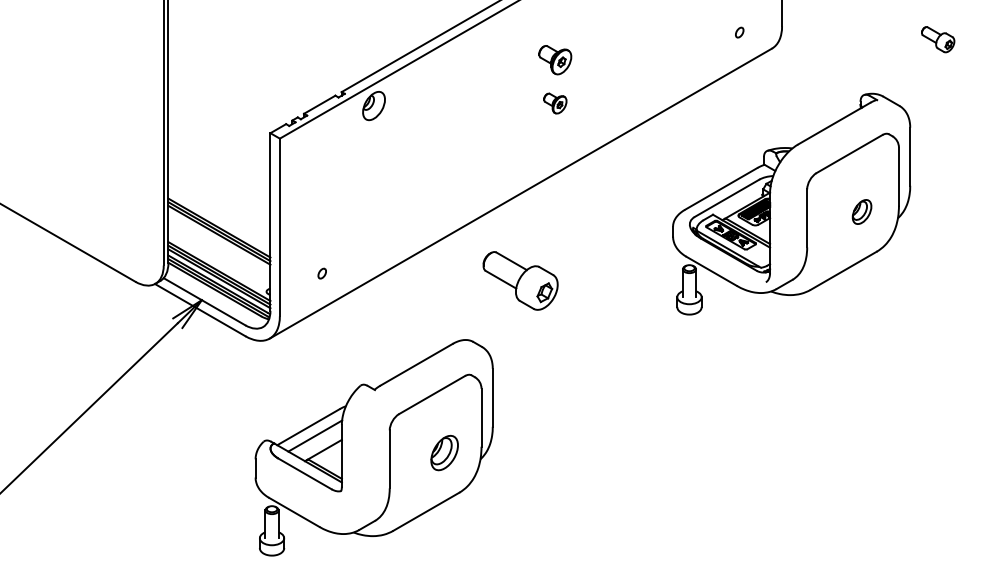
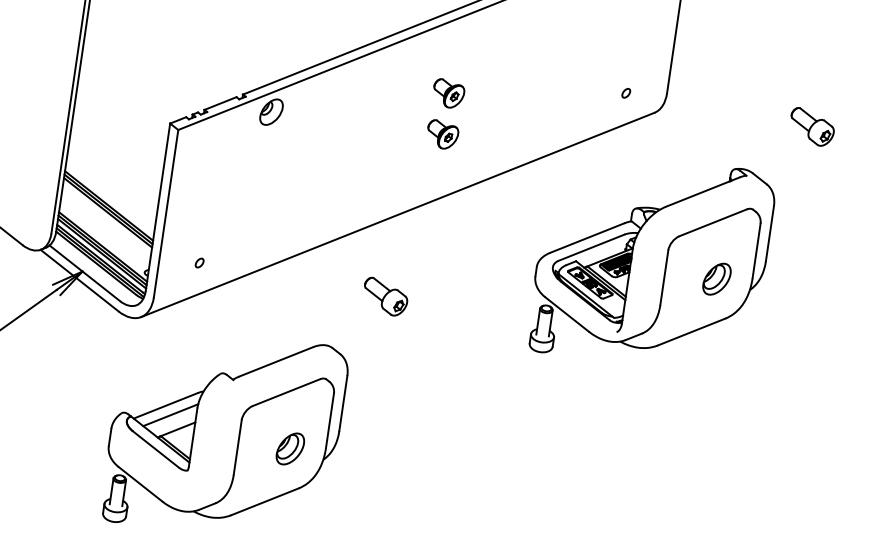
part: (938, 39) -> (812, 127), size x1.43
part: (555, 103) -> (442, 134), size x1.43
part: (861, 211) -> (716, 278), size x1.43
part: (520, 280) -> (385, 296), size x0.62

